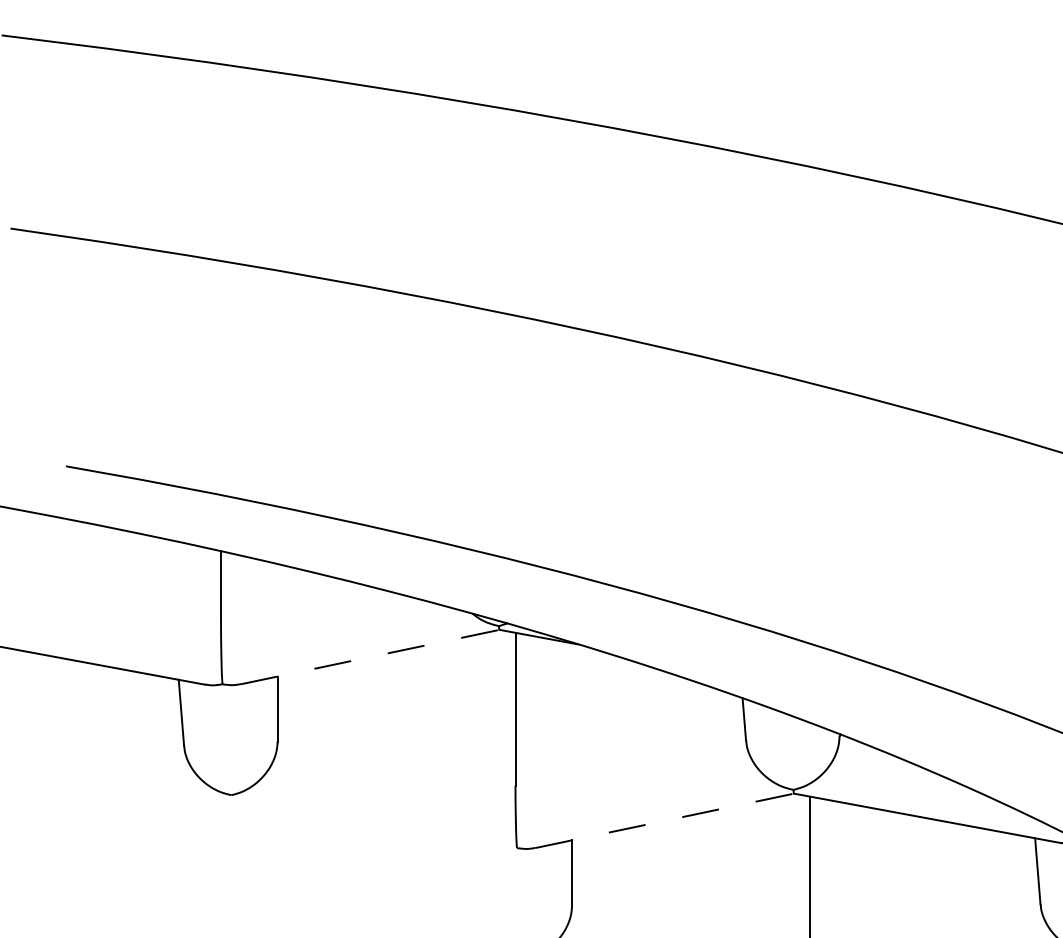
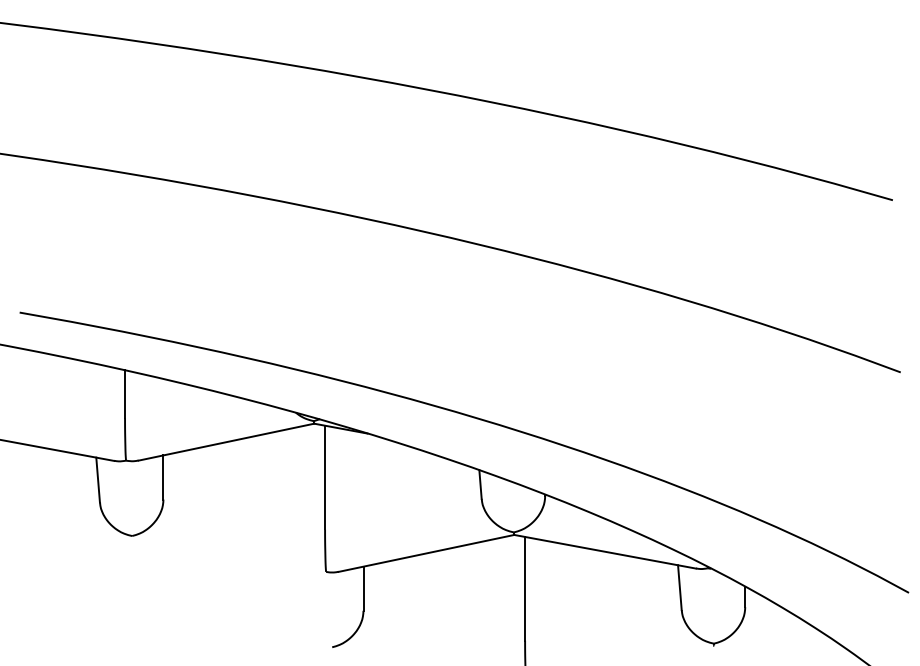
line: (370, 657) -> (226, 442), dashed -> solid
line: (664, 820) -> (426, 553), dashed -> solid

